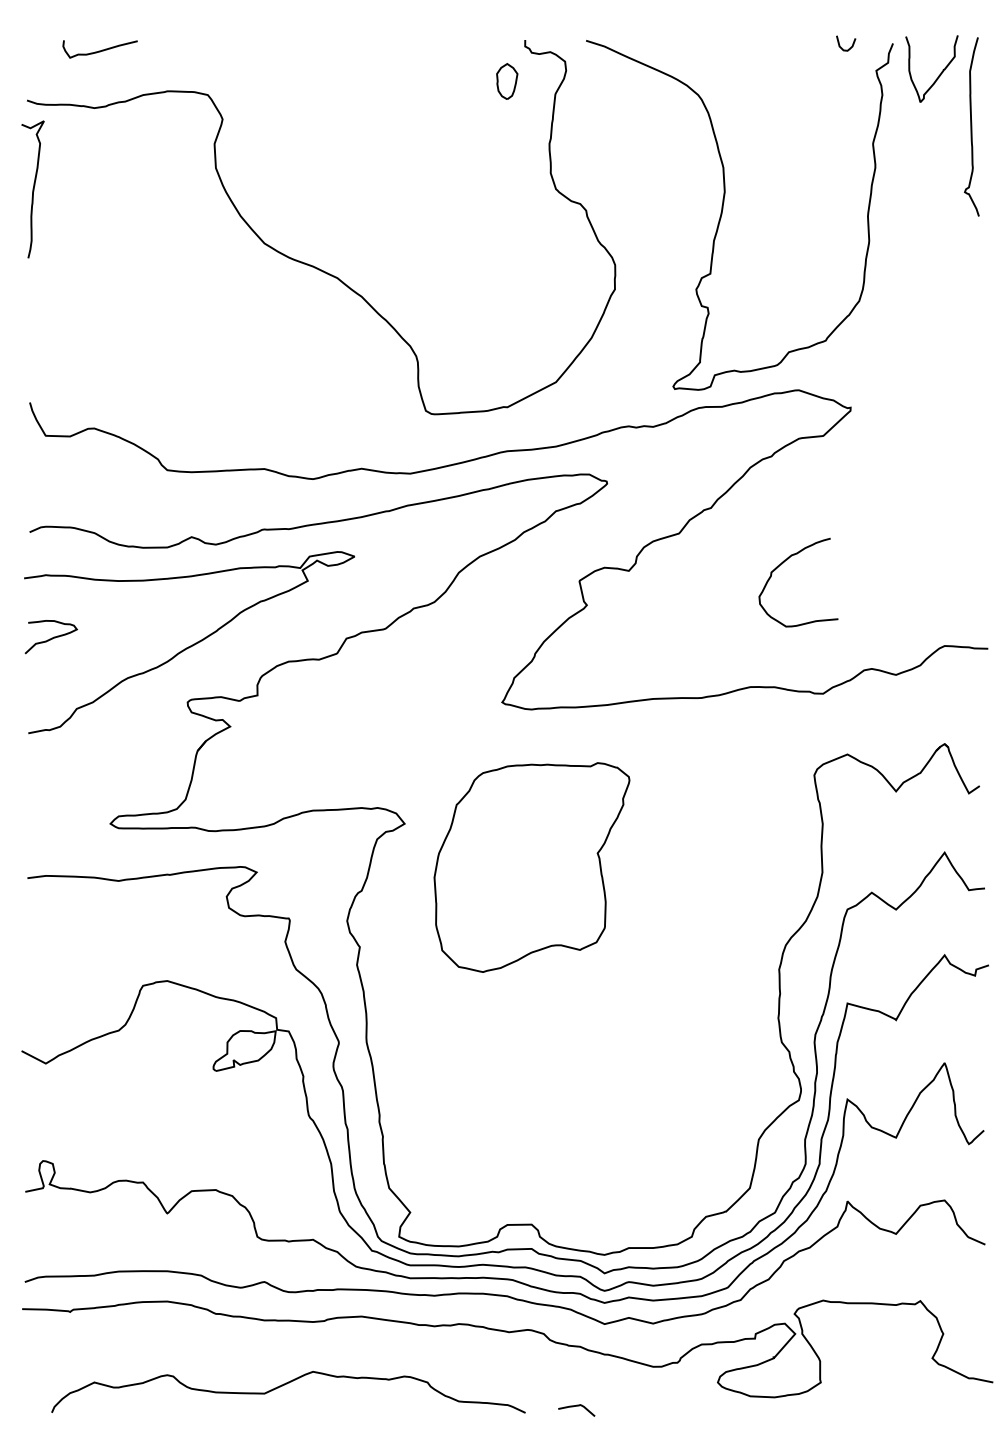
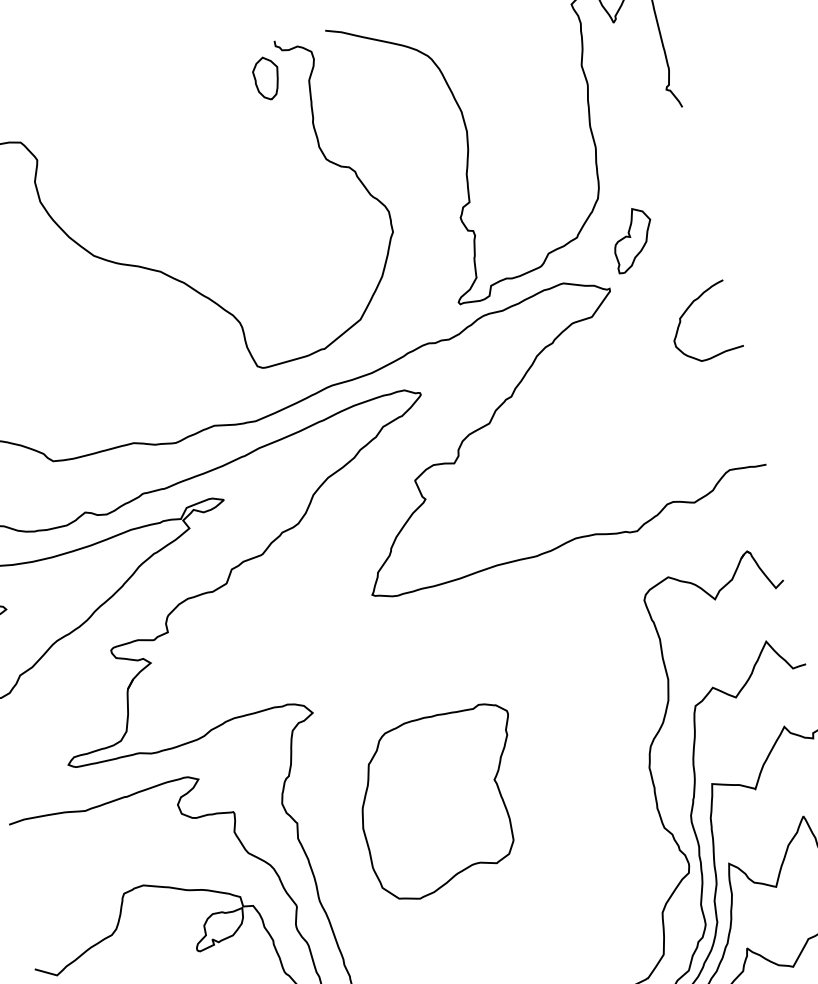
part: (506, 81) -> (266, 78), size x1.43
part: (889, 356) -> (632, 239), added
curve: (782, 564) -> (687, 310), moved
part: (531, 867) -> (442, 803), moved

